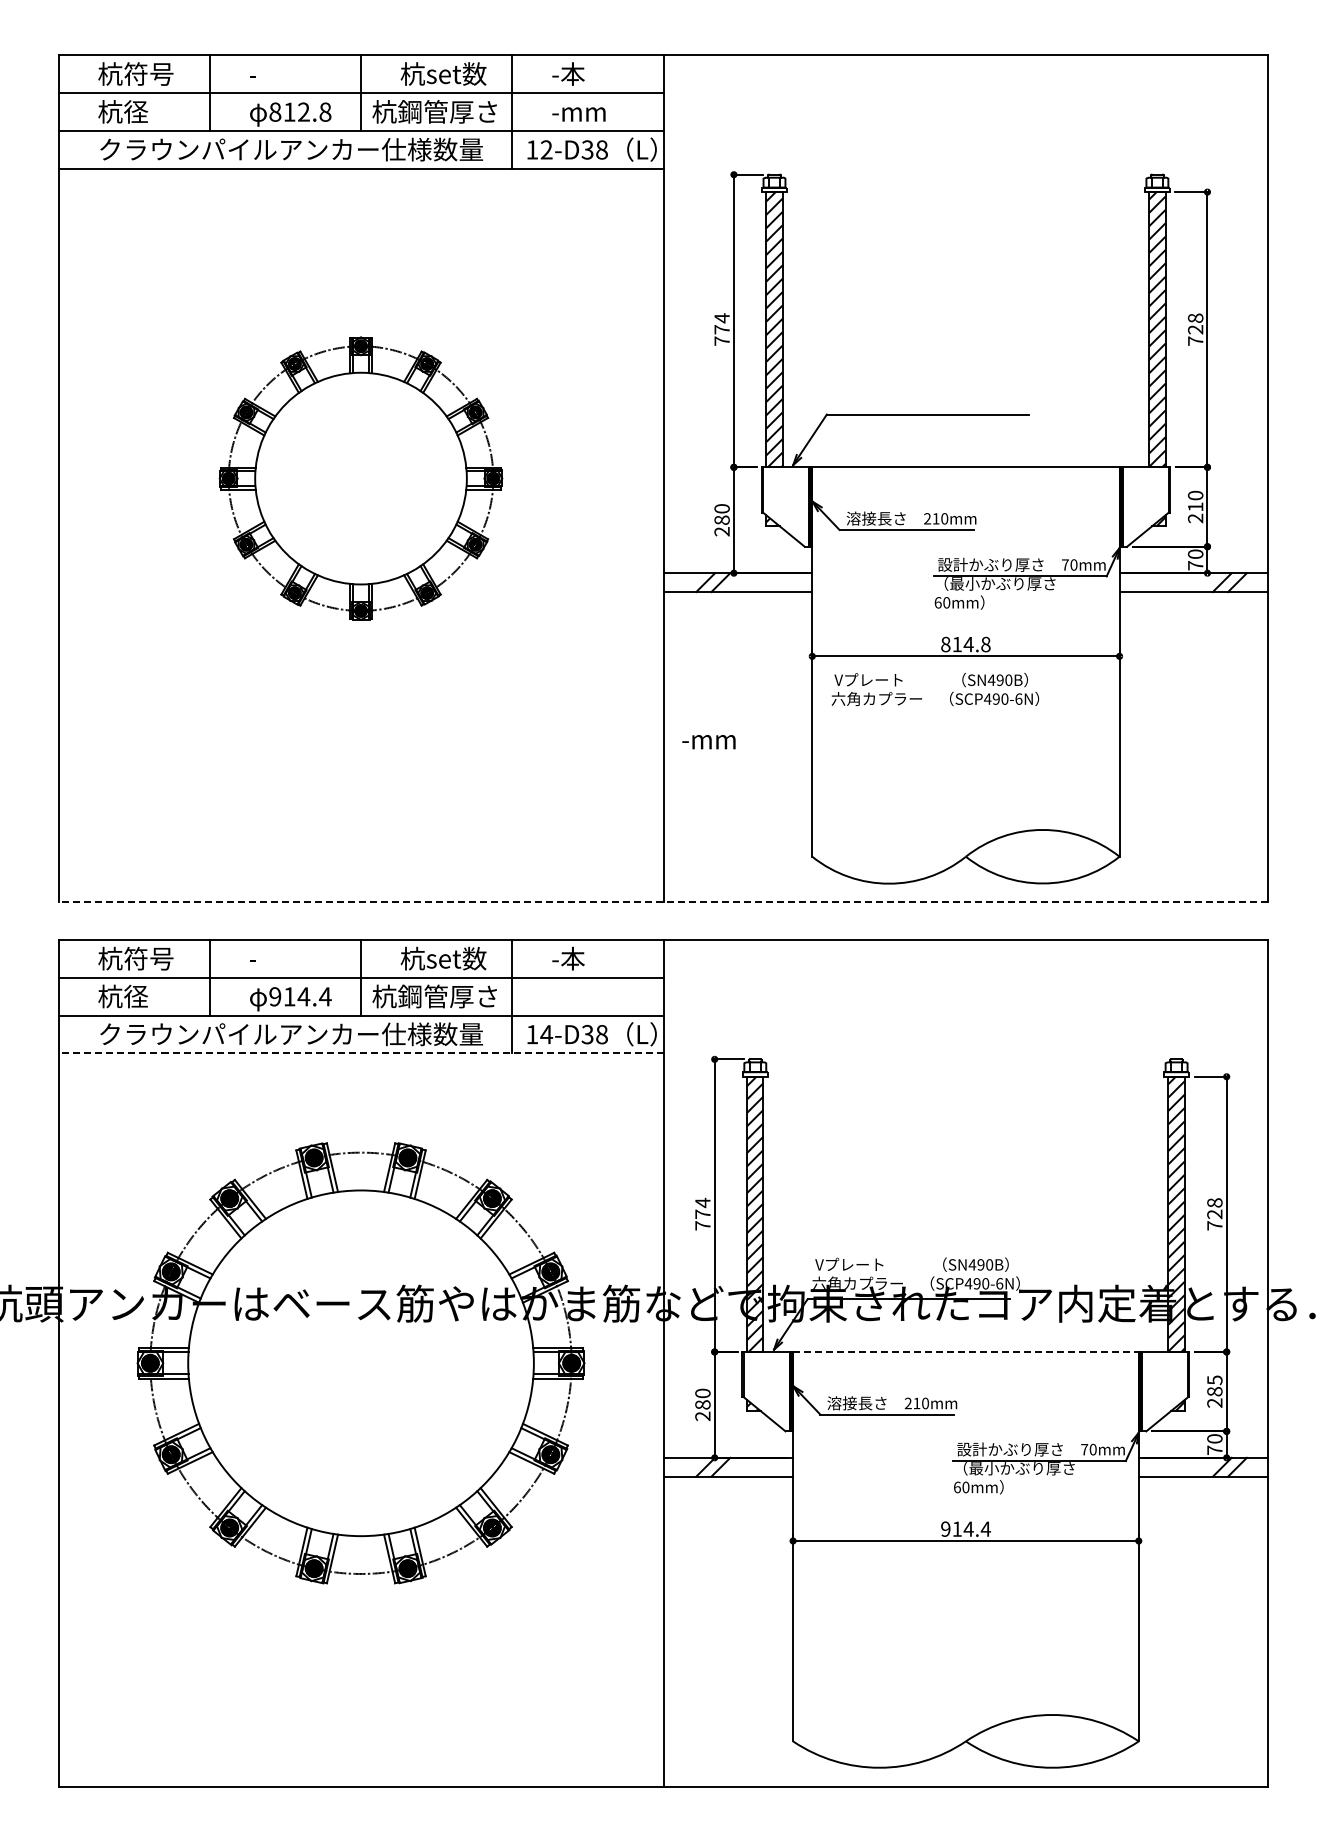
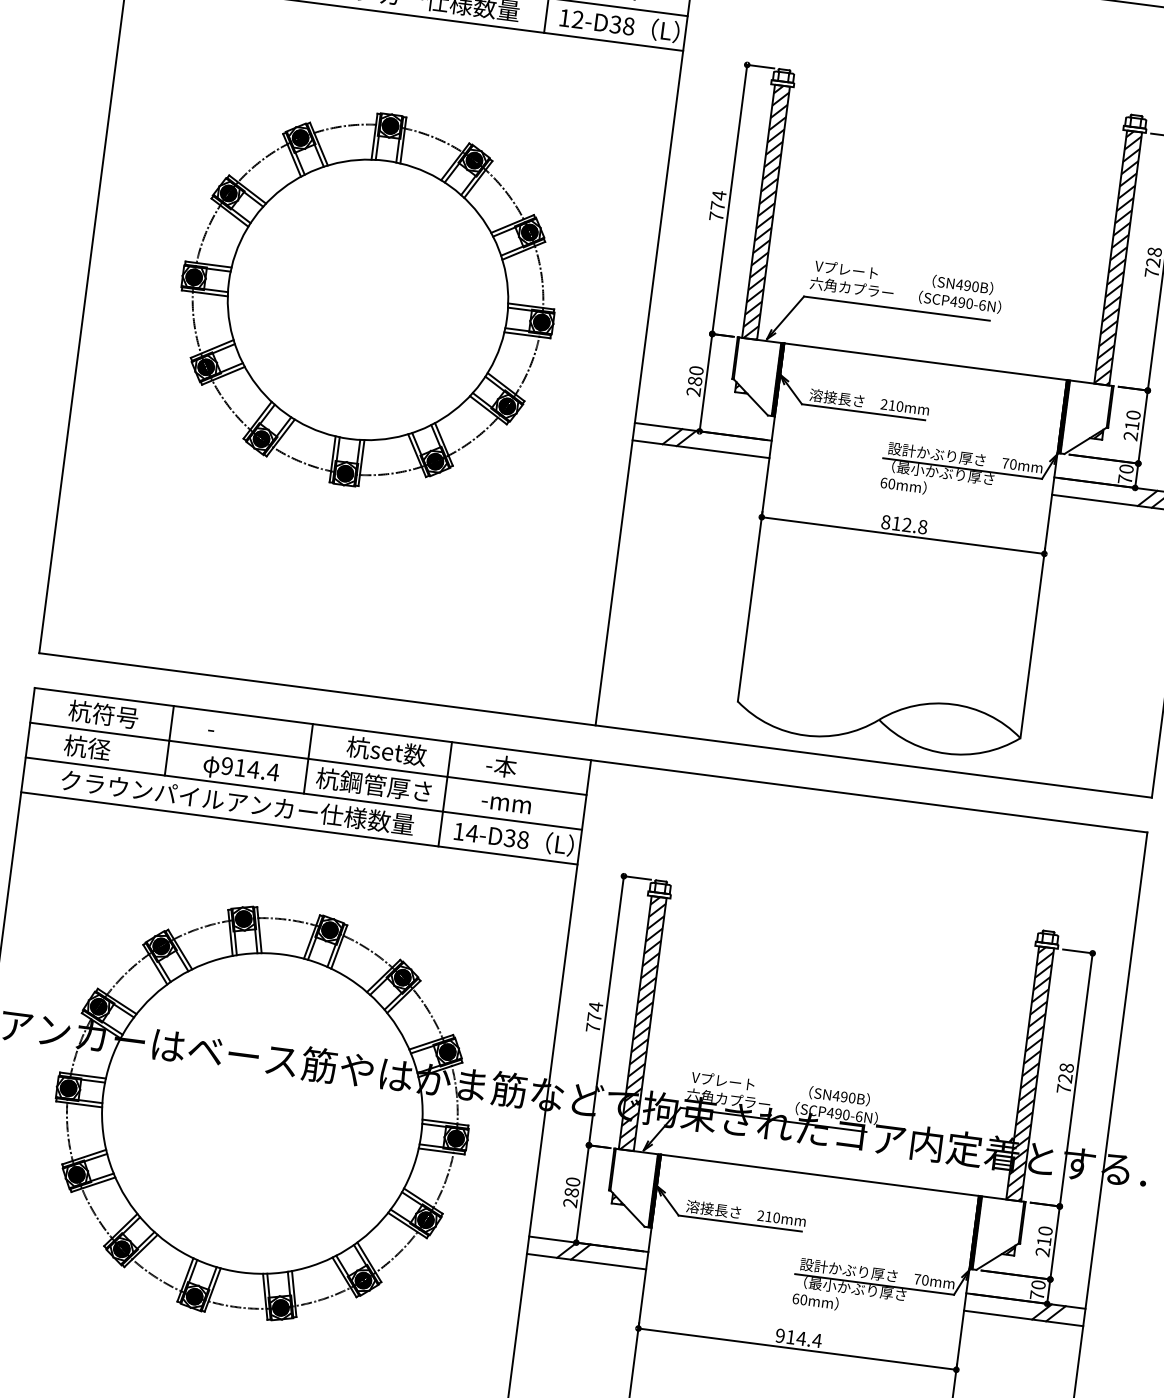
part: (360, 478) -> (367, 299), size x1.43
text: (968, 644) -> (906, 524), 814.8 -> 812.8
text: (935, 688) -> (907, 285), moved
text: (708, 742) -> (505, 804), moved
line: (663, 902) -> (595, 725), dashed -> solid
line: (360, 1053) -> (298, 828), dashed -> solid
line: (965, 1351) -> (819, 1174), dashed -> solid
text: (1214, 1385) -> (1044, 1235), 285 -> 210

